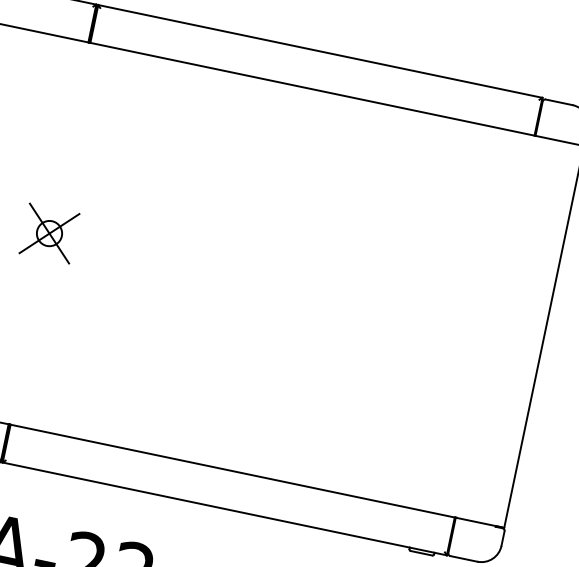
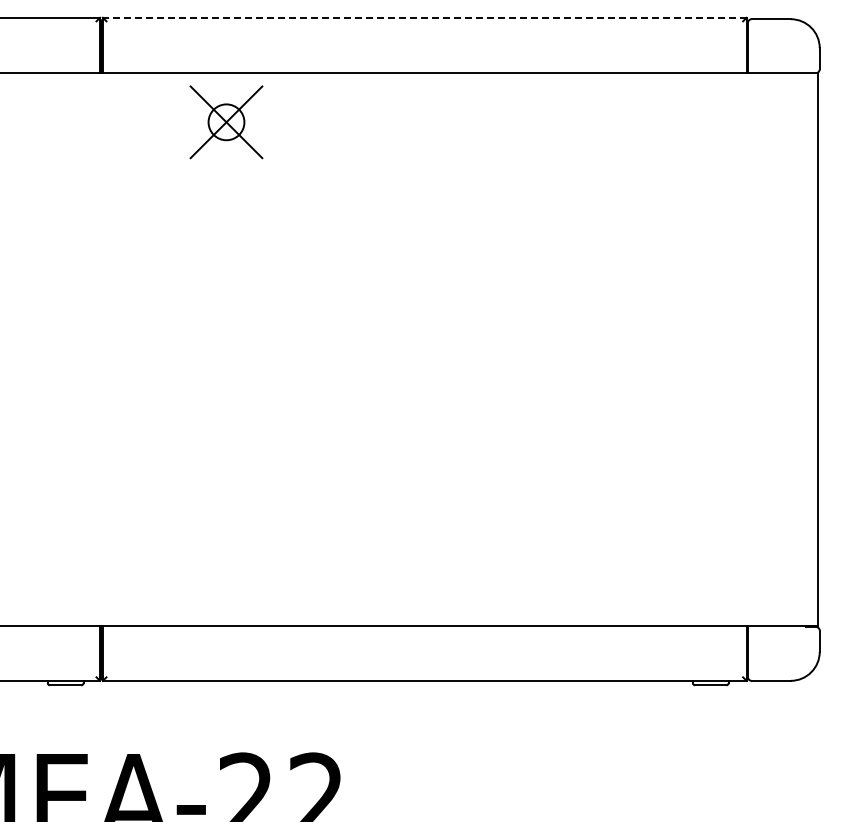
line: (320, 51) -> (424, 17), solid -> dashed
part: (49, 233) -> (226, 122), moved

